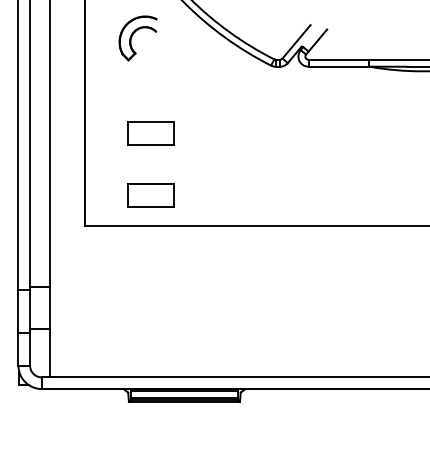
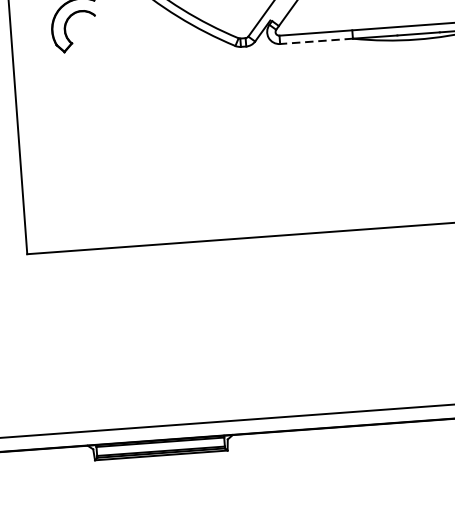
line: (338, 66) -> (315, 41), solid -> dashed
part: (150, 133) -> (97, 137), removed
part: (150, 195) -> (102, 211), removed

